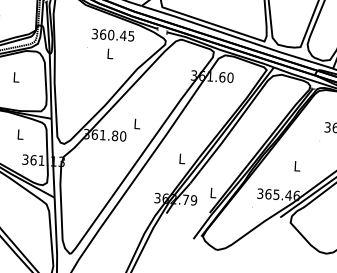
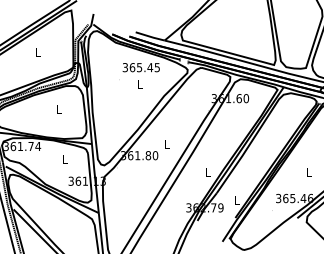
text: (111, 34) -> (139, 67), 360.45 -> 365.45

